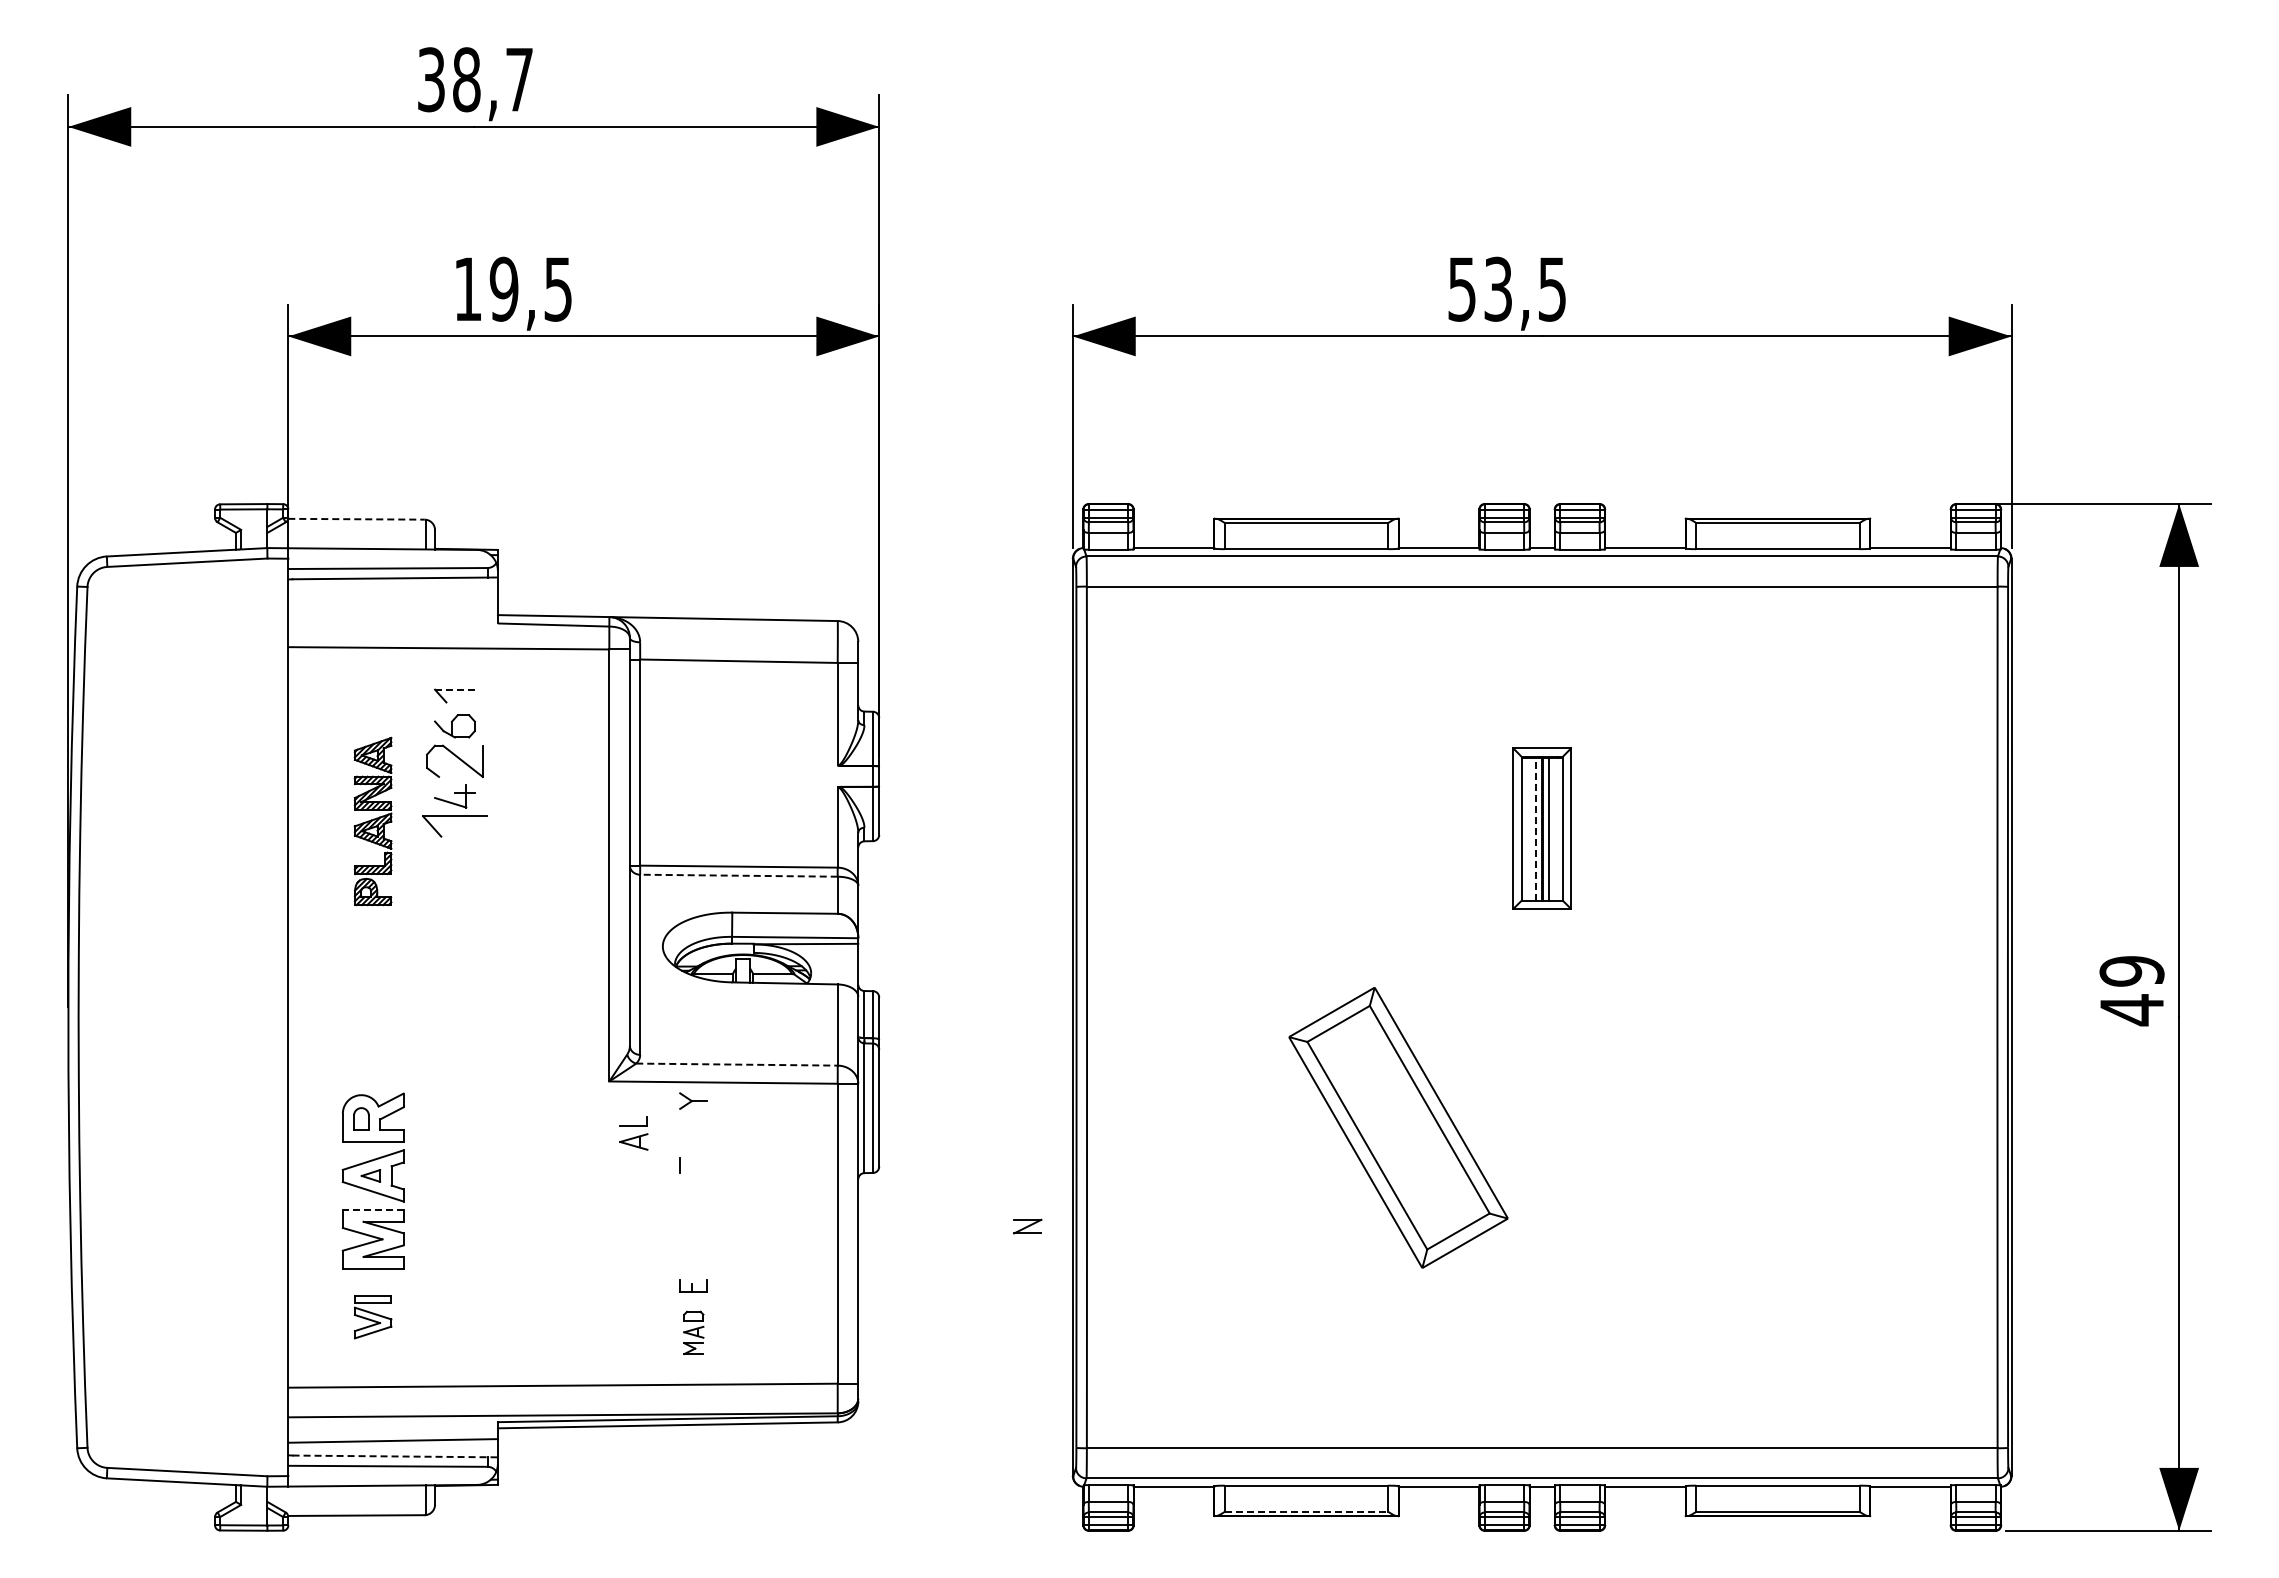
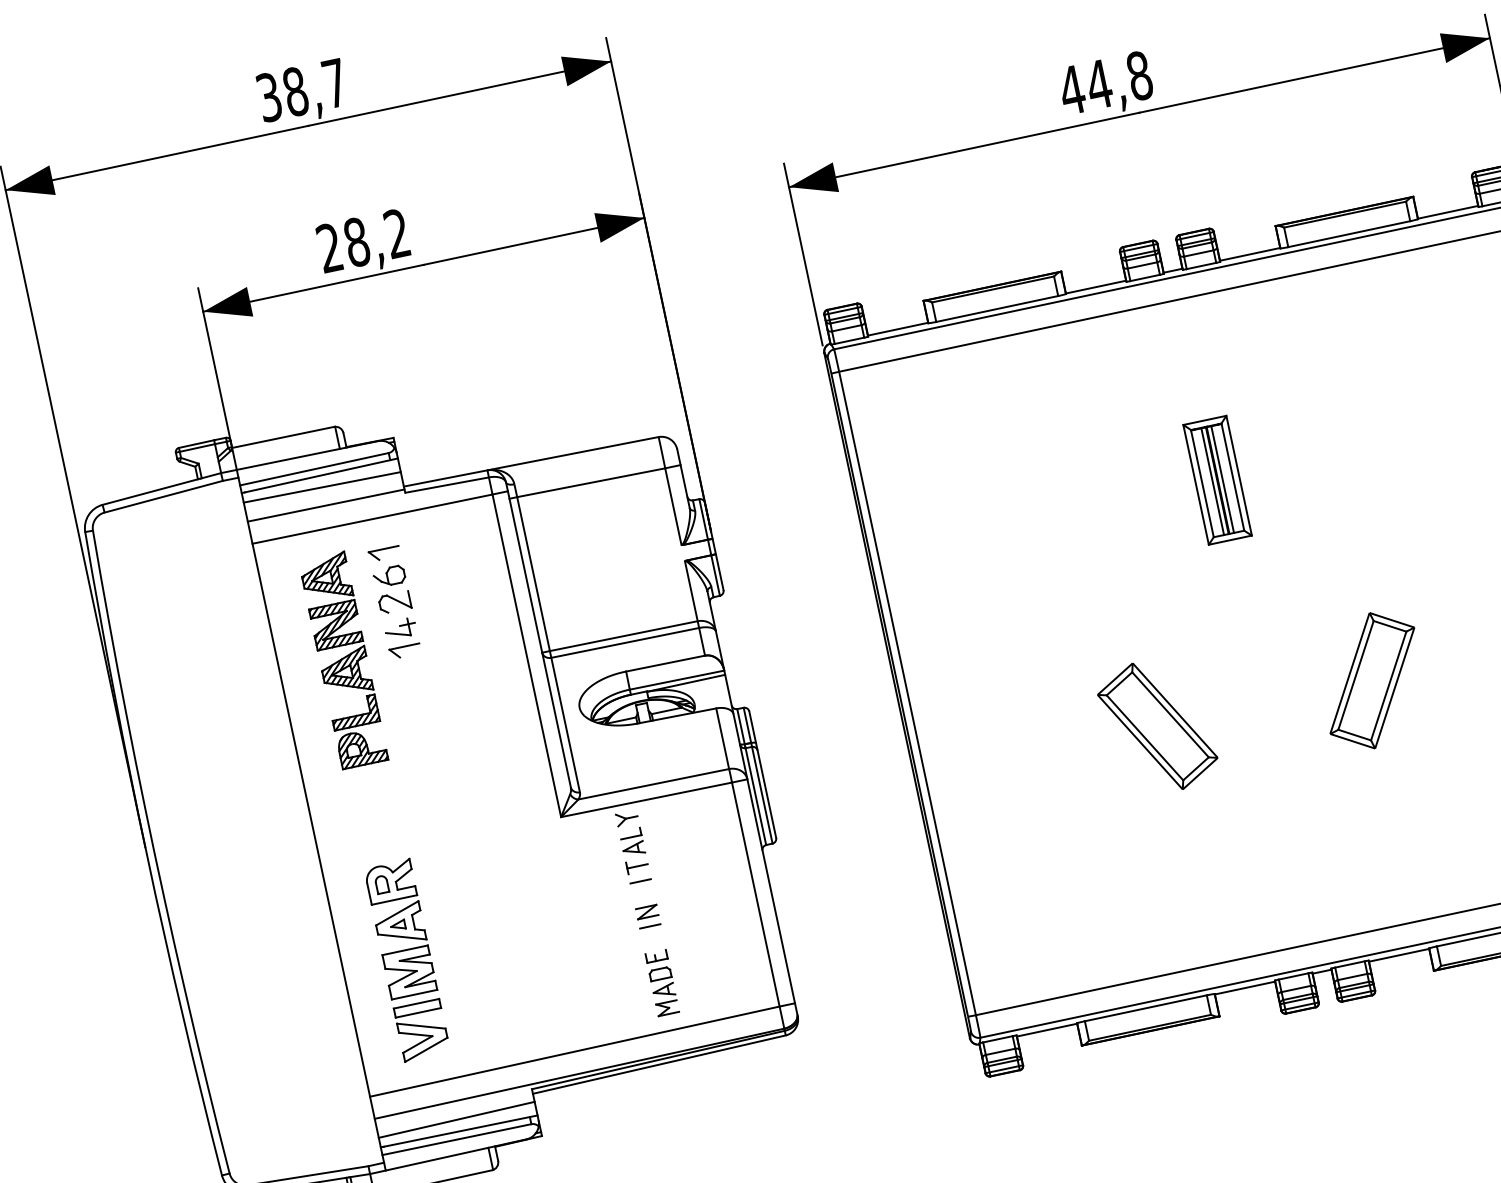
text: (512, 288) -> (362, 240), 19,5 -> 28,2
text: (1506, 288) -> (1105, 82), 53,5 -> 44,8
line: (356, 519) -> (283, 437), dashed -> solid
line: (392, 593) -> (321, 487), added
line: (392, 618) -> (325, 505), added
line: (454, 689) -> (383, 549), dashed -> solid
part: (454, 761) -> (394, 602), size x0.71
part: (372, 821) -> (343, 660), size x1.67
part: (454, 826) -> (405, 651), size x0.62
line: (1535, 828) -> (1212, 481), dashed -> solid
line: (738, 875) -> (624, 642), dashed -> solid
line: (736, 1064) -> (653, 784), dashed -> solid
part: (1398, 1127) -> (1157, 726), size x0.62
part: (1685, 1127) -> (1372, 680), added
part: (633, 1133) -> (632, 842), moved
line: (693, 1165) -> (637, 866), added
line: (693, 1184) -> (640, 880), added
line: (372, 1209) -> (404, 950), dashed -> solid
part: (1027, 1226) -> (646, 912), moved
line: (693, 1245) -> (650, 926), added
part: (372, 1316) -> (421, 1030), size x1.67
part: (693, 1332) -> (663, 991), size x1.43
line: (395, 1456) -> (460, 1131), dashed -> solid
line: (1306, 1511) -> (1149, 1027), dashed -> solid

